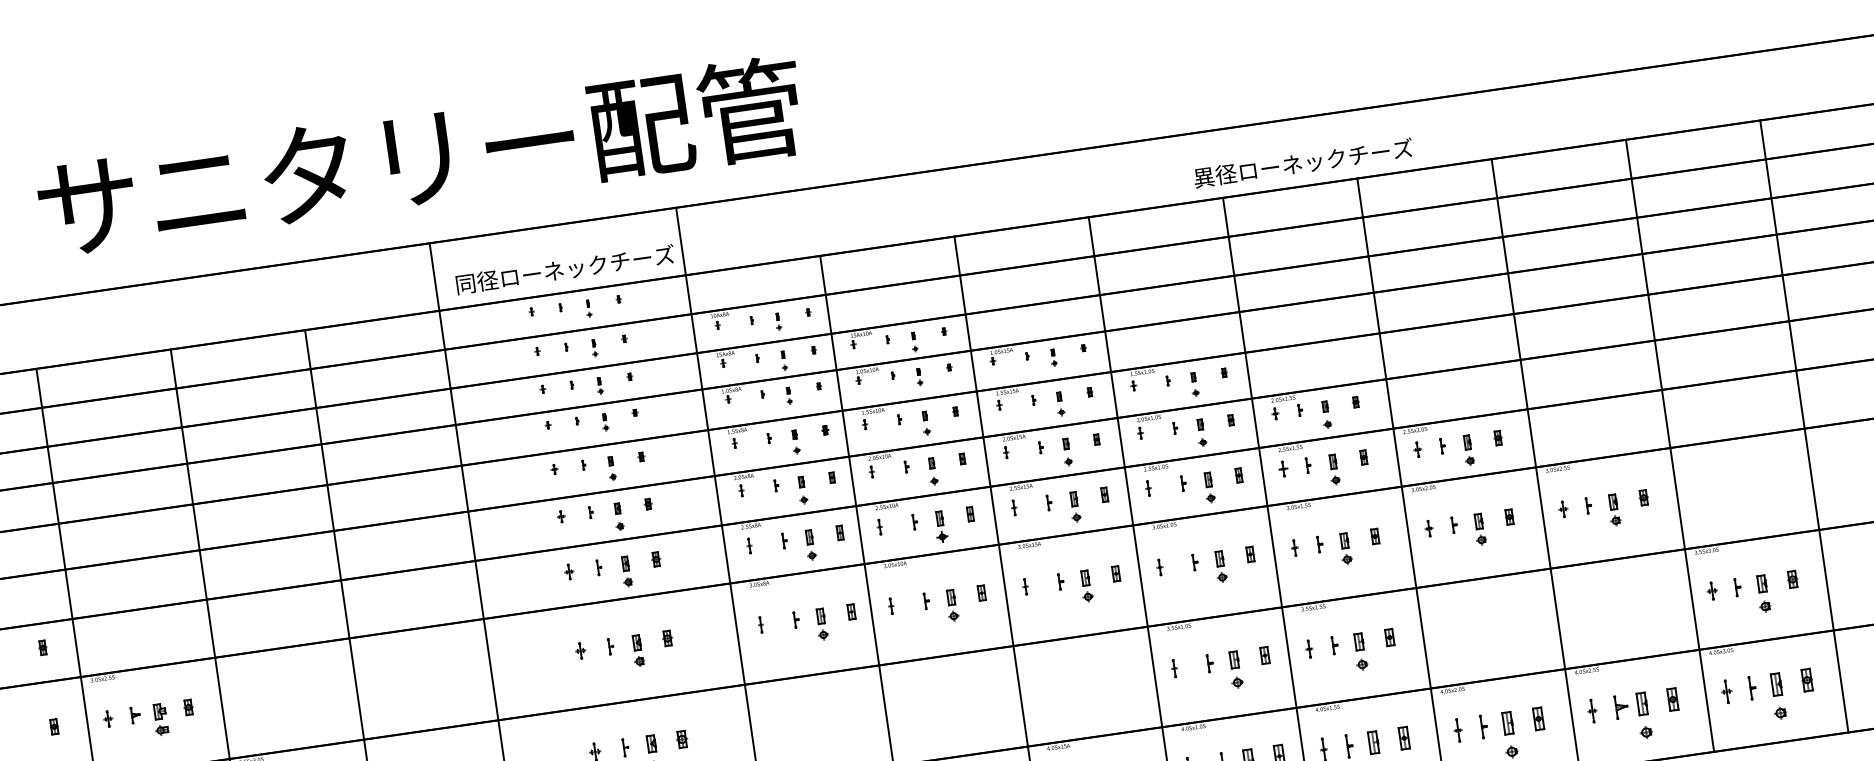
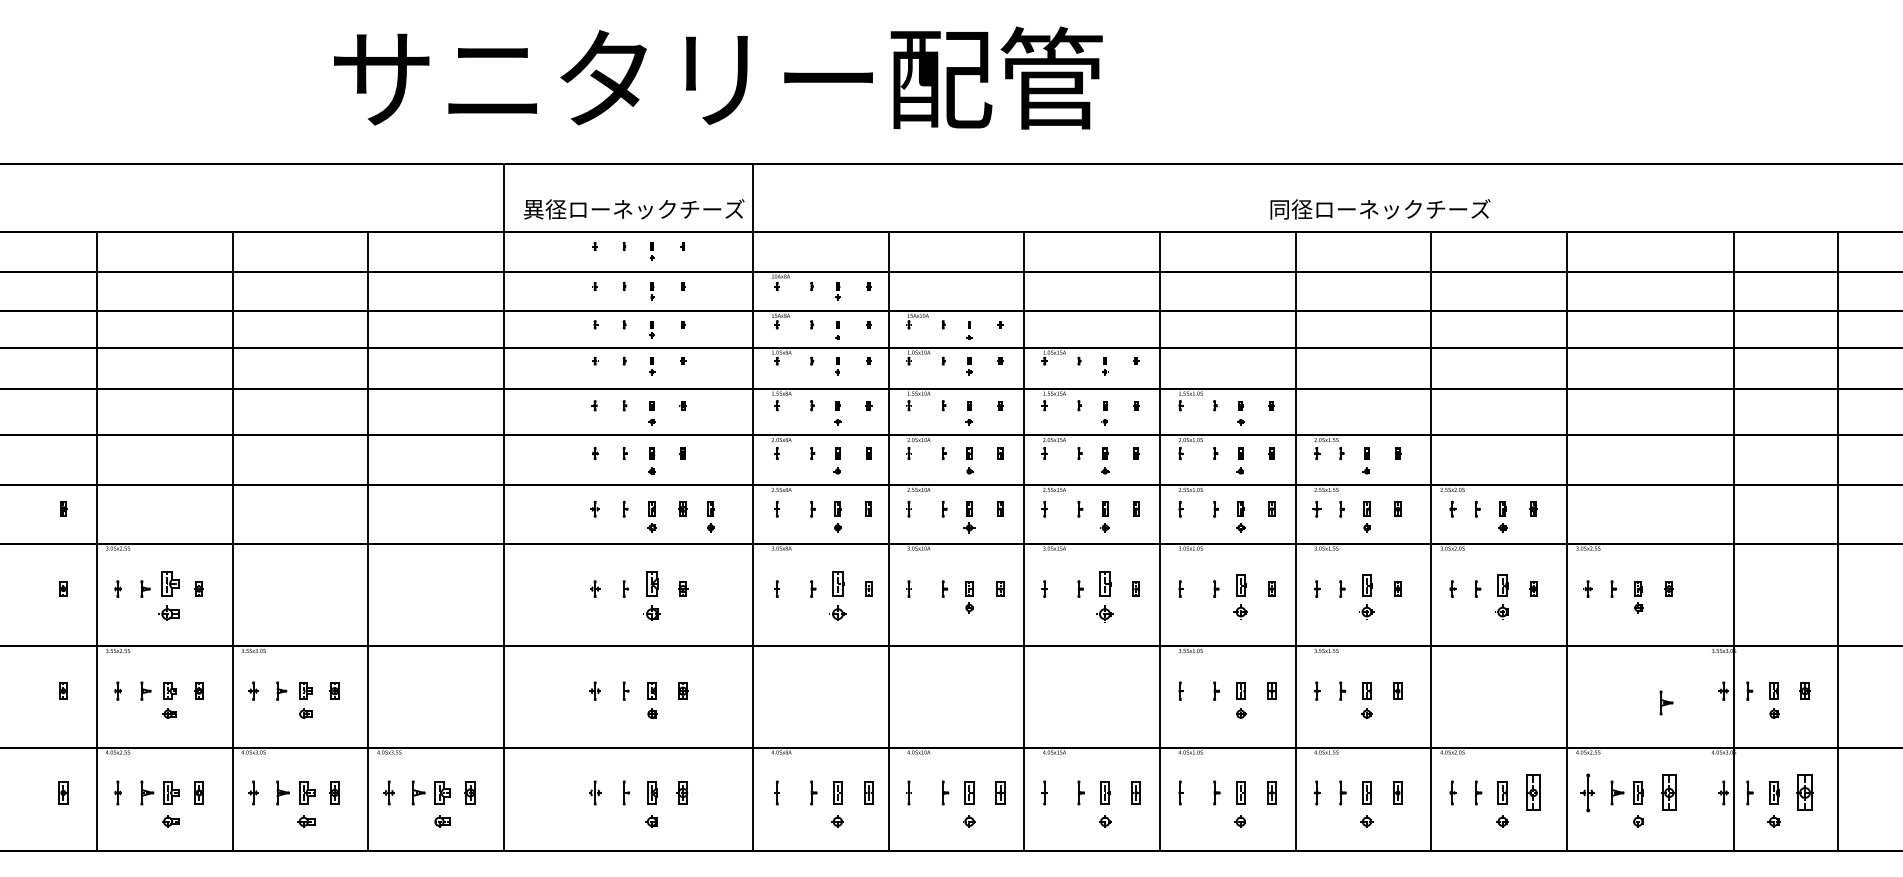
text: (420, 157) -> (718, 77), moved
text: (1203, 177) -> (1279, 209), 異径ローネックチーズ -> 同径ローネックチーズ
text: (465, 284) -> (533, 209), 同径ローネックチーズ -> 異径ローネックチーズ
line: (1669, 445) -> (1733, 541), moved
part: (1479, 529) -> (1502, 597), size x1.4
part: (1345, 549) -> (1366, 597), size x1.4
part: (684, 562) -> (710, 516), added
part: (1220, 567) -> (1240, 597), size x1.4
part: (1086, 586) -> (1105, 597), size x1.6
part: (1657, 610) -> (1666, 702), added
part: (821, 624) -> (837, 597), size x1.6
part: (637, 651) -> (651, 597), size x1.6
part: (1806, 679) -> (1804, 792), size x1.6
part: (1672, 699) -> (1669, 792), size x1.6
part: (1591, 710) -> (1587, 792), size x1.6
part: (1538, 718) -> (1533, 792), size x1.6
part: (160, 720) -> (169, 597), size x1.6

